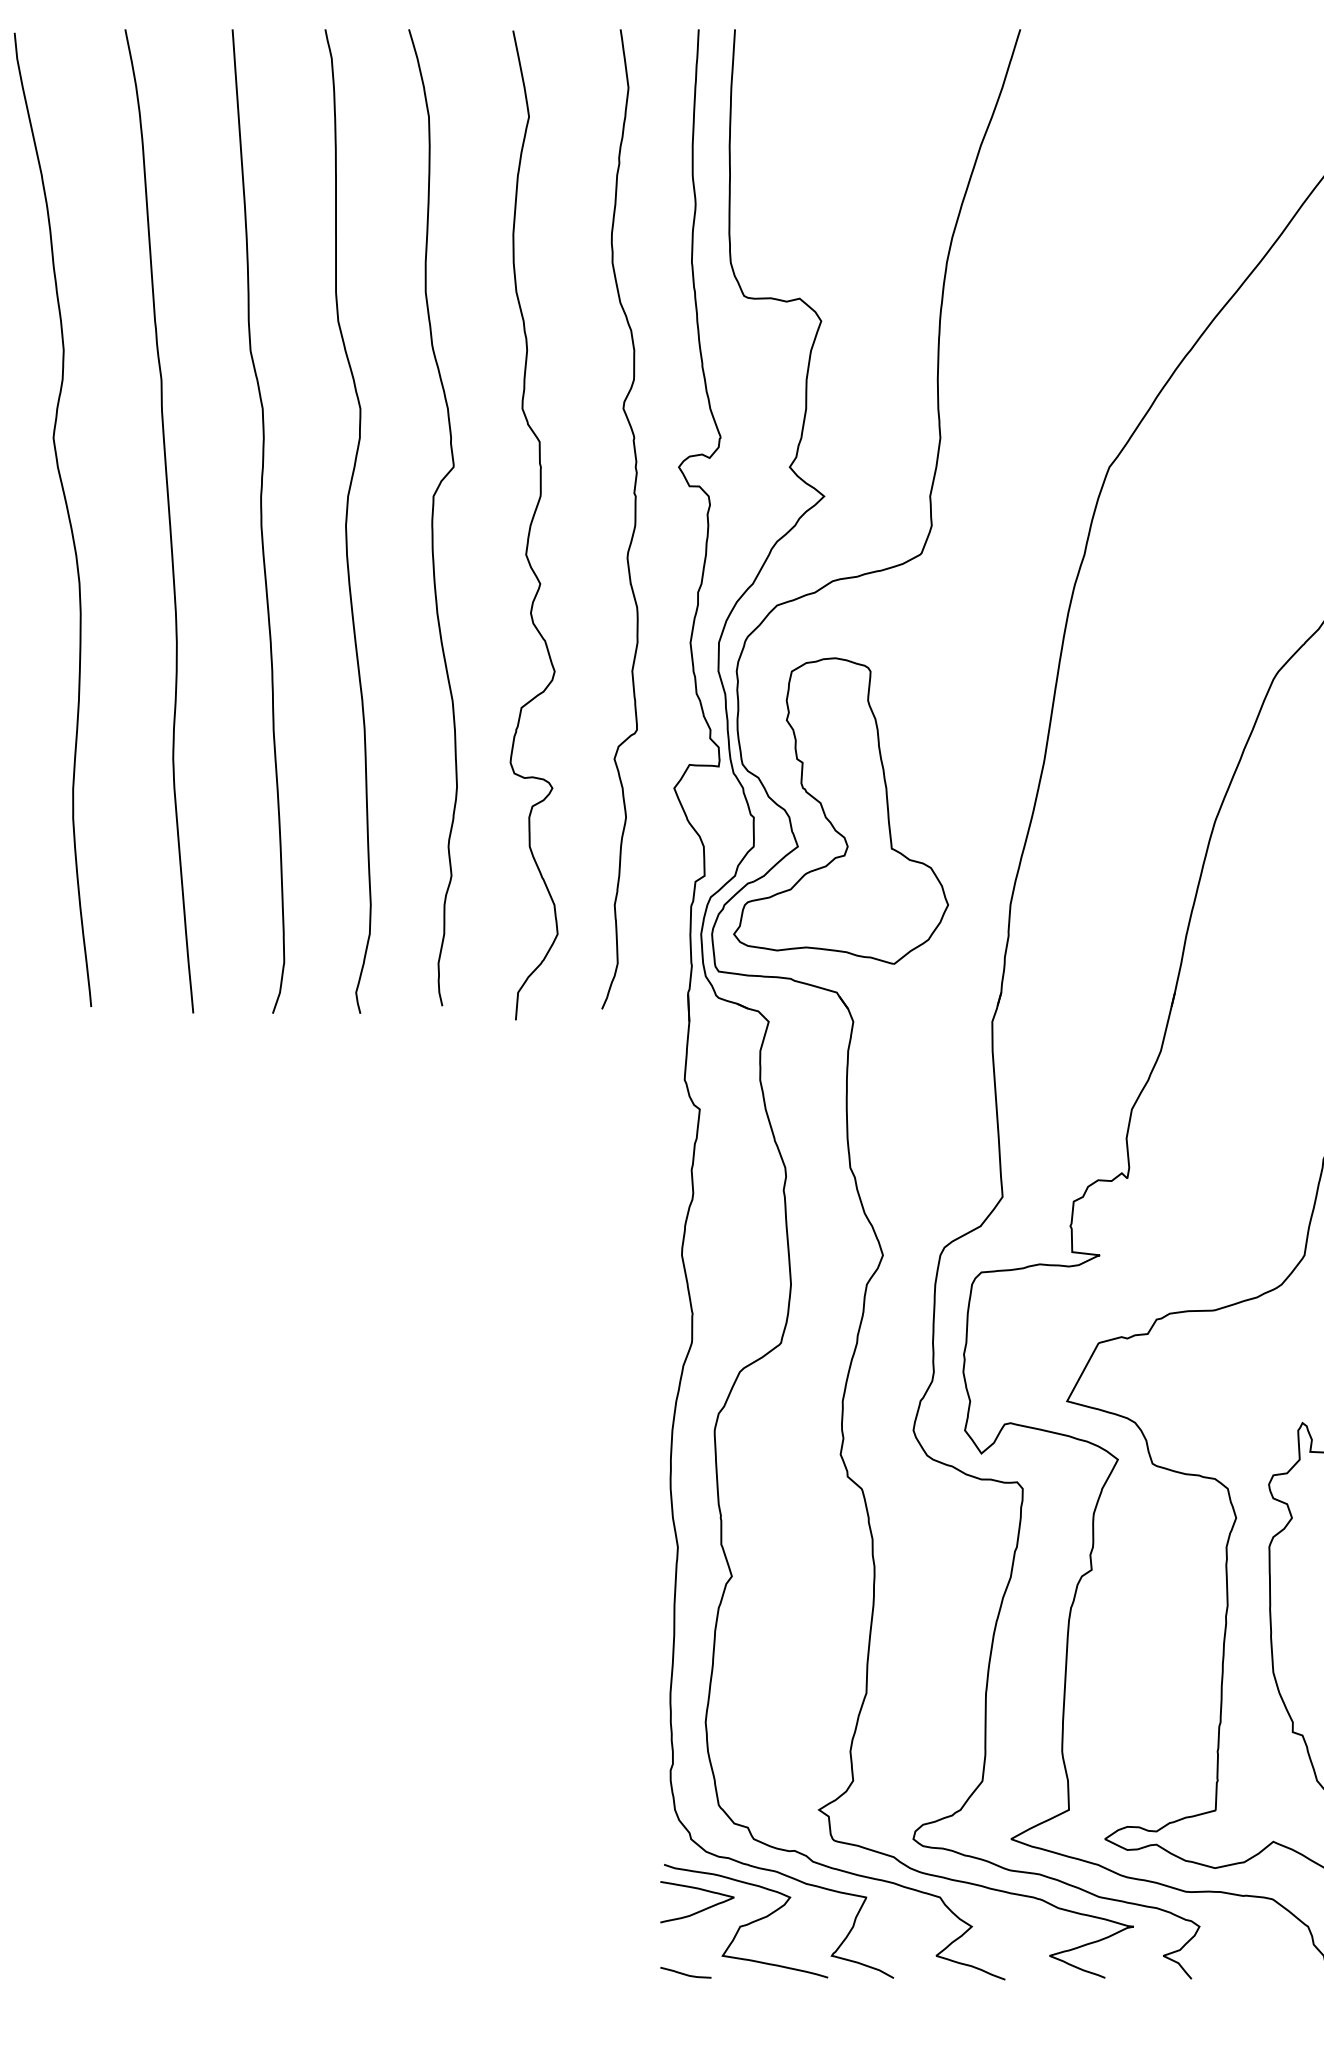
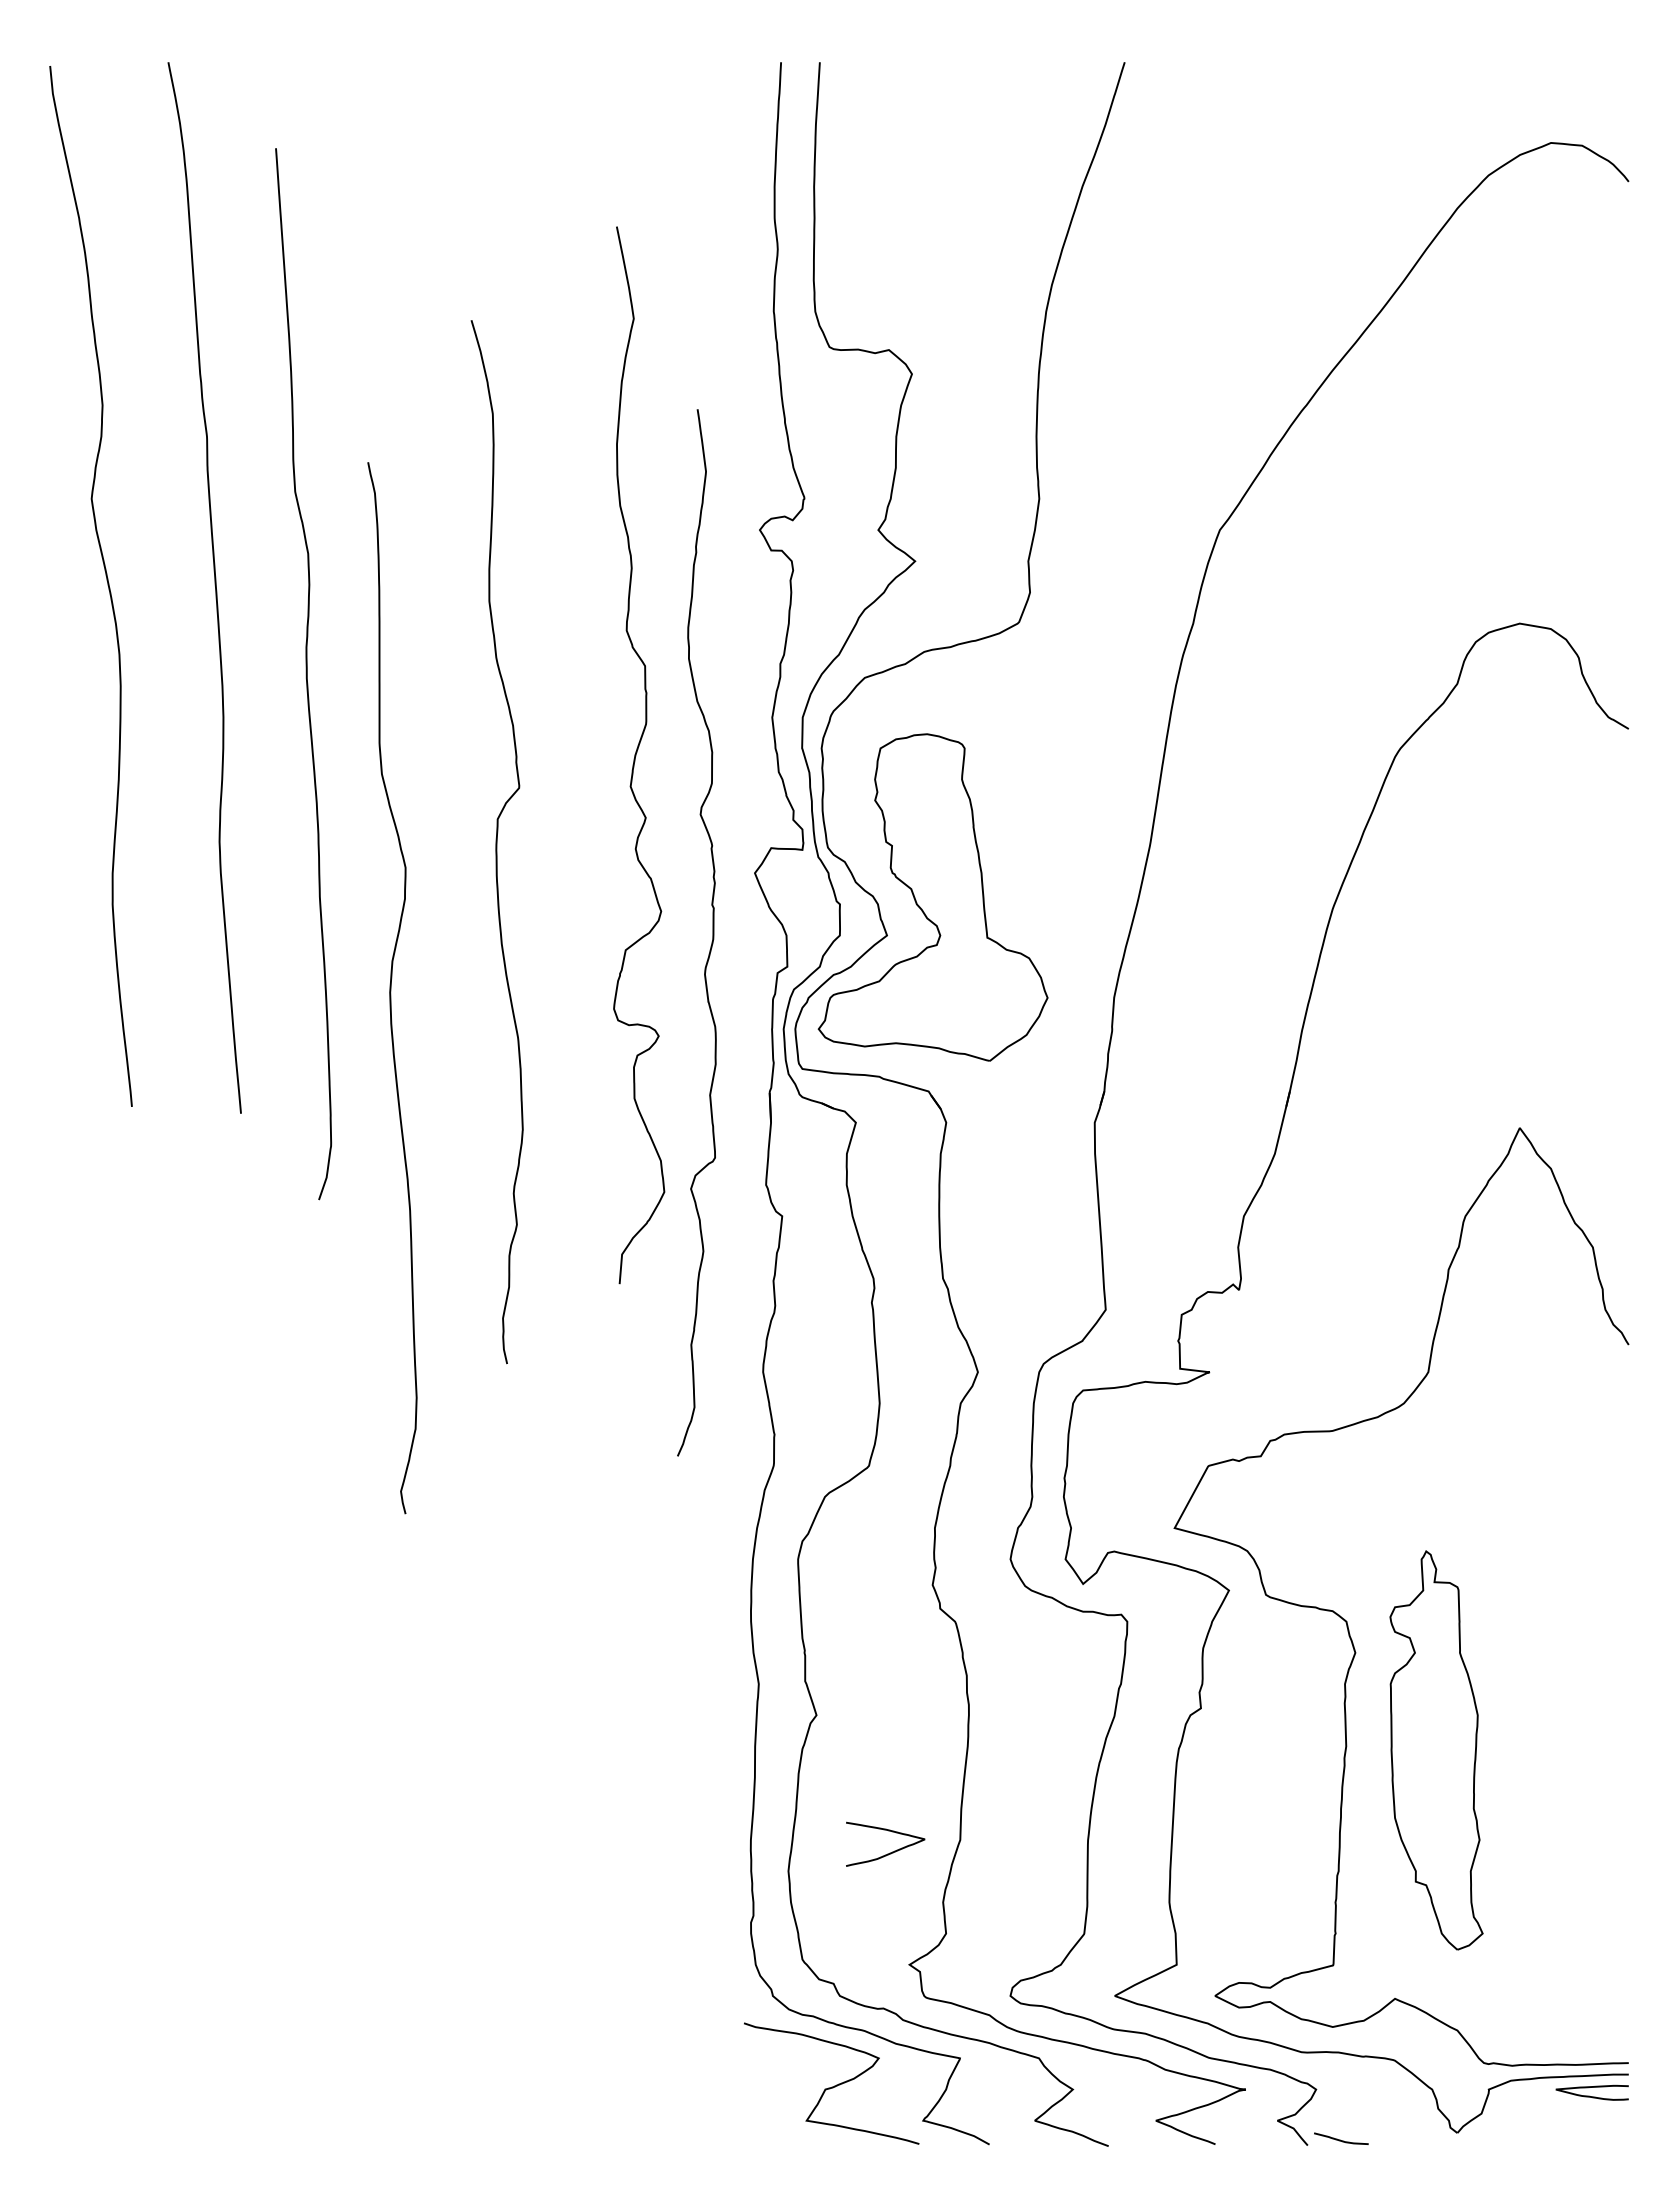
curve: (432, 518) -> (496, 842), moved
curve: (634, 519) -> (712, 932), moved
curve: (260, 521) -> (305, 674), moved
curve: (347, 521) -> (391, 988), moved
curve: (531, 525) -> (636, 755), moved
curve: (701, 1909) -> (889, 1852), moved
curve: (685, 1973) -> (1340, 2139), moved

